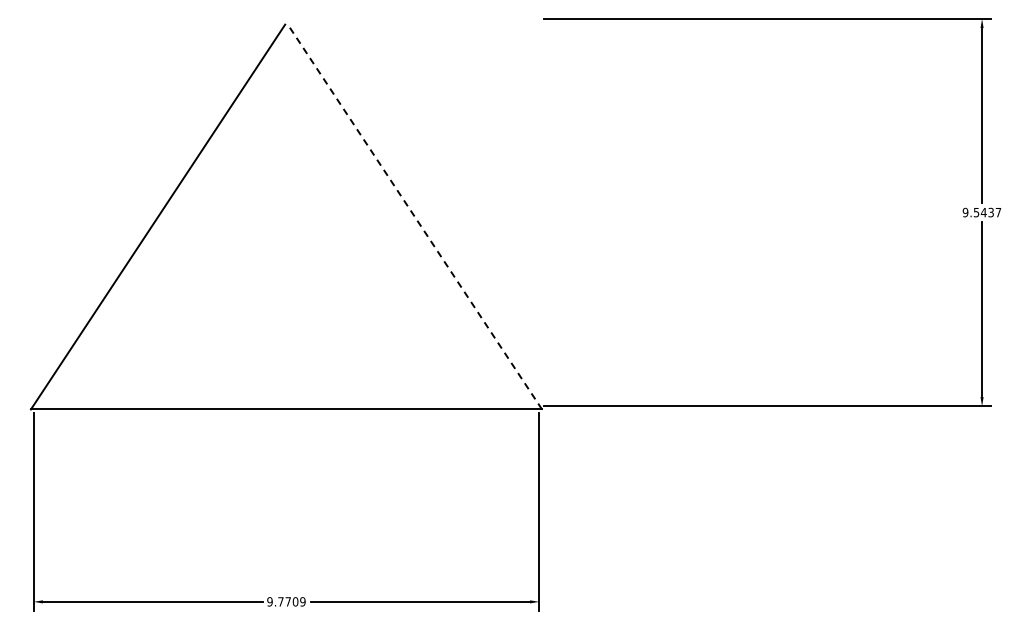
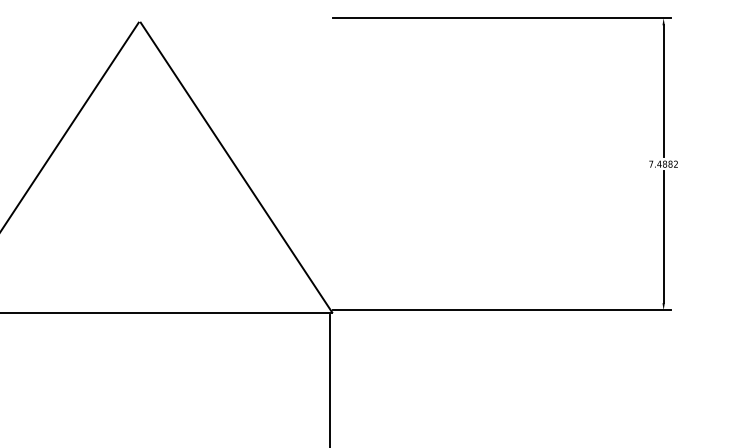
text: (981, 212) -> (663, 164), 9.5437 -> 7.4882
line: (414, 217) -> (236, 167), dashed -> solid

